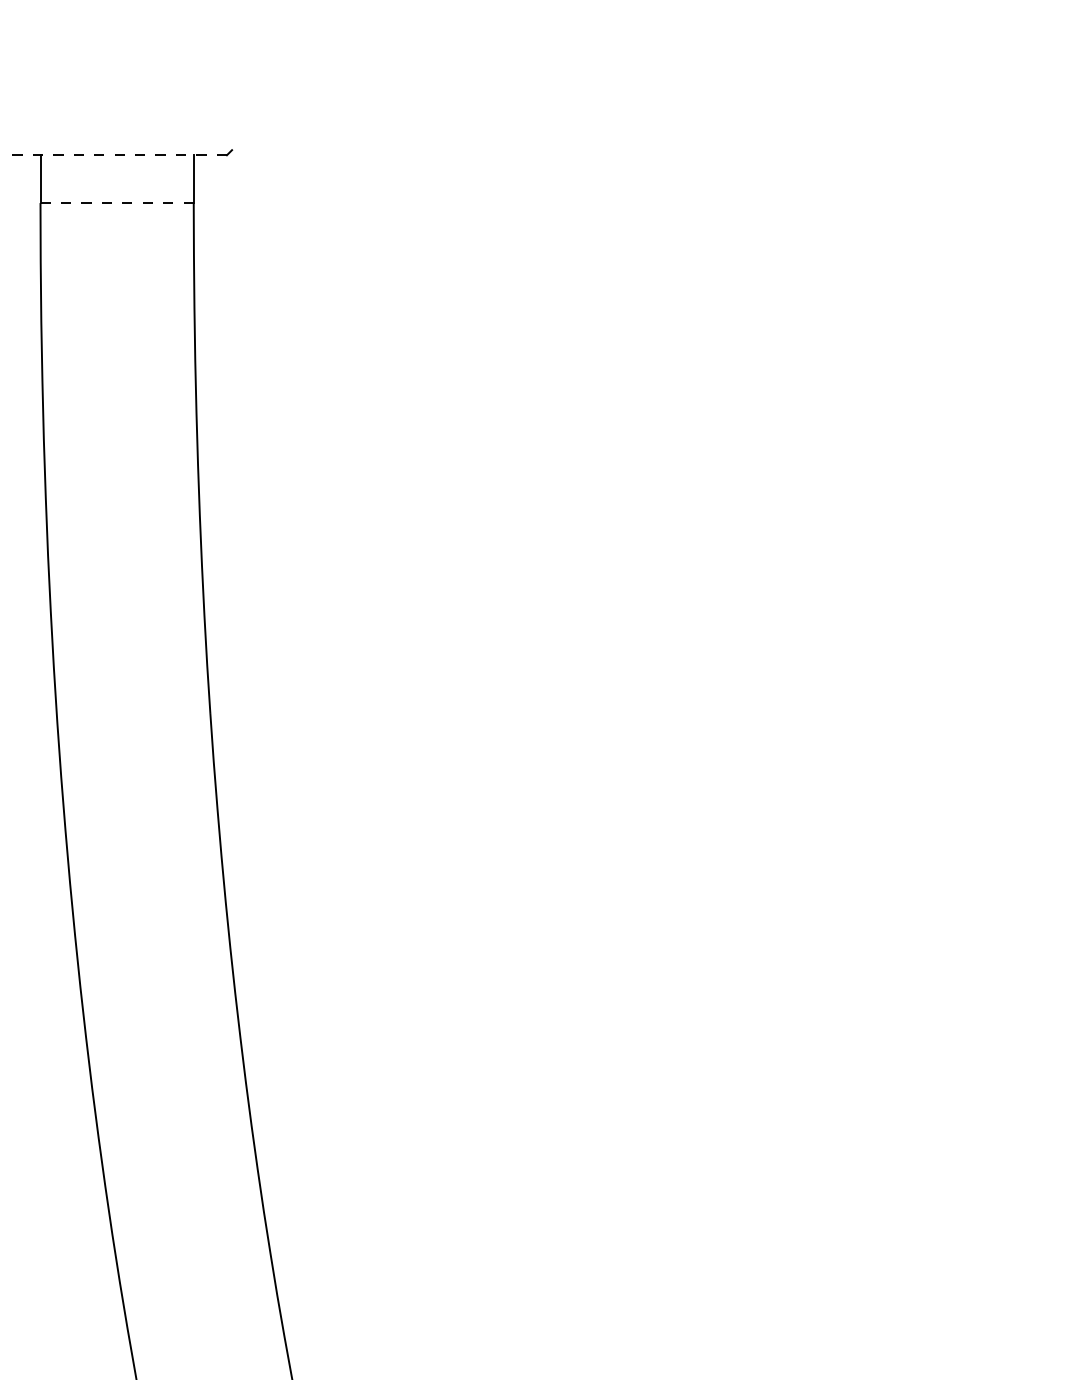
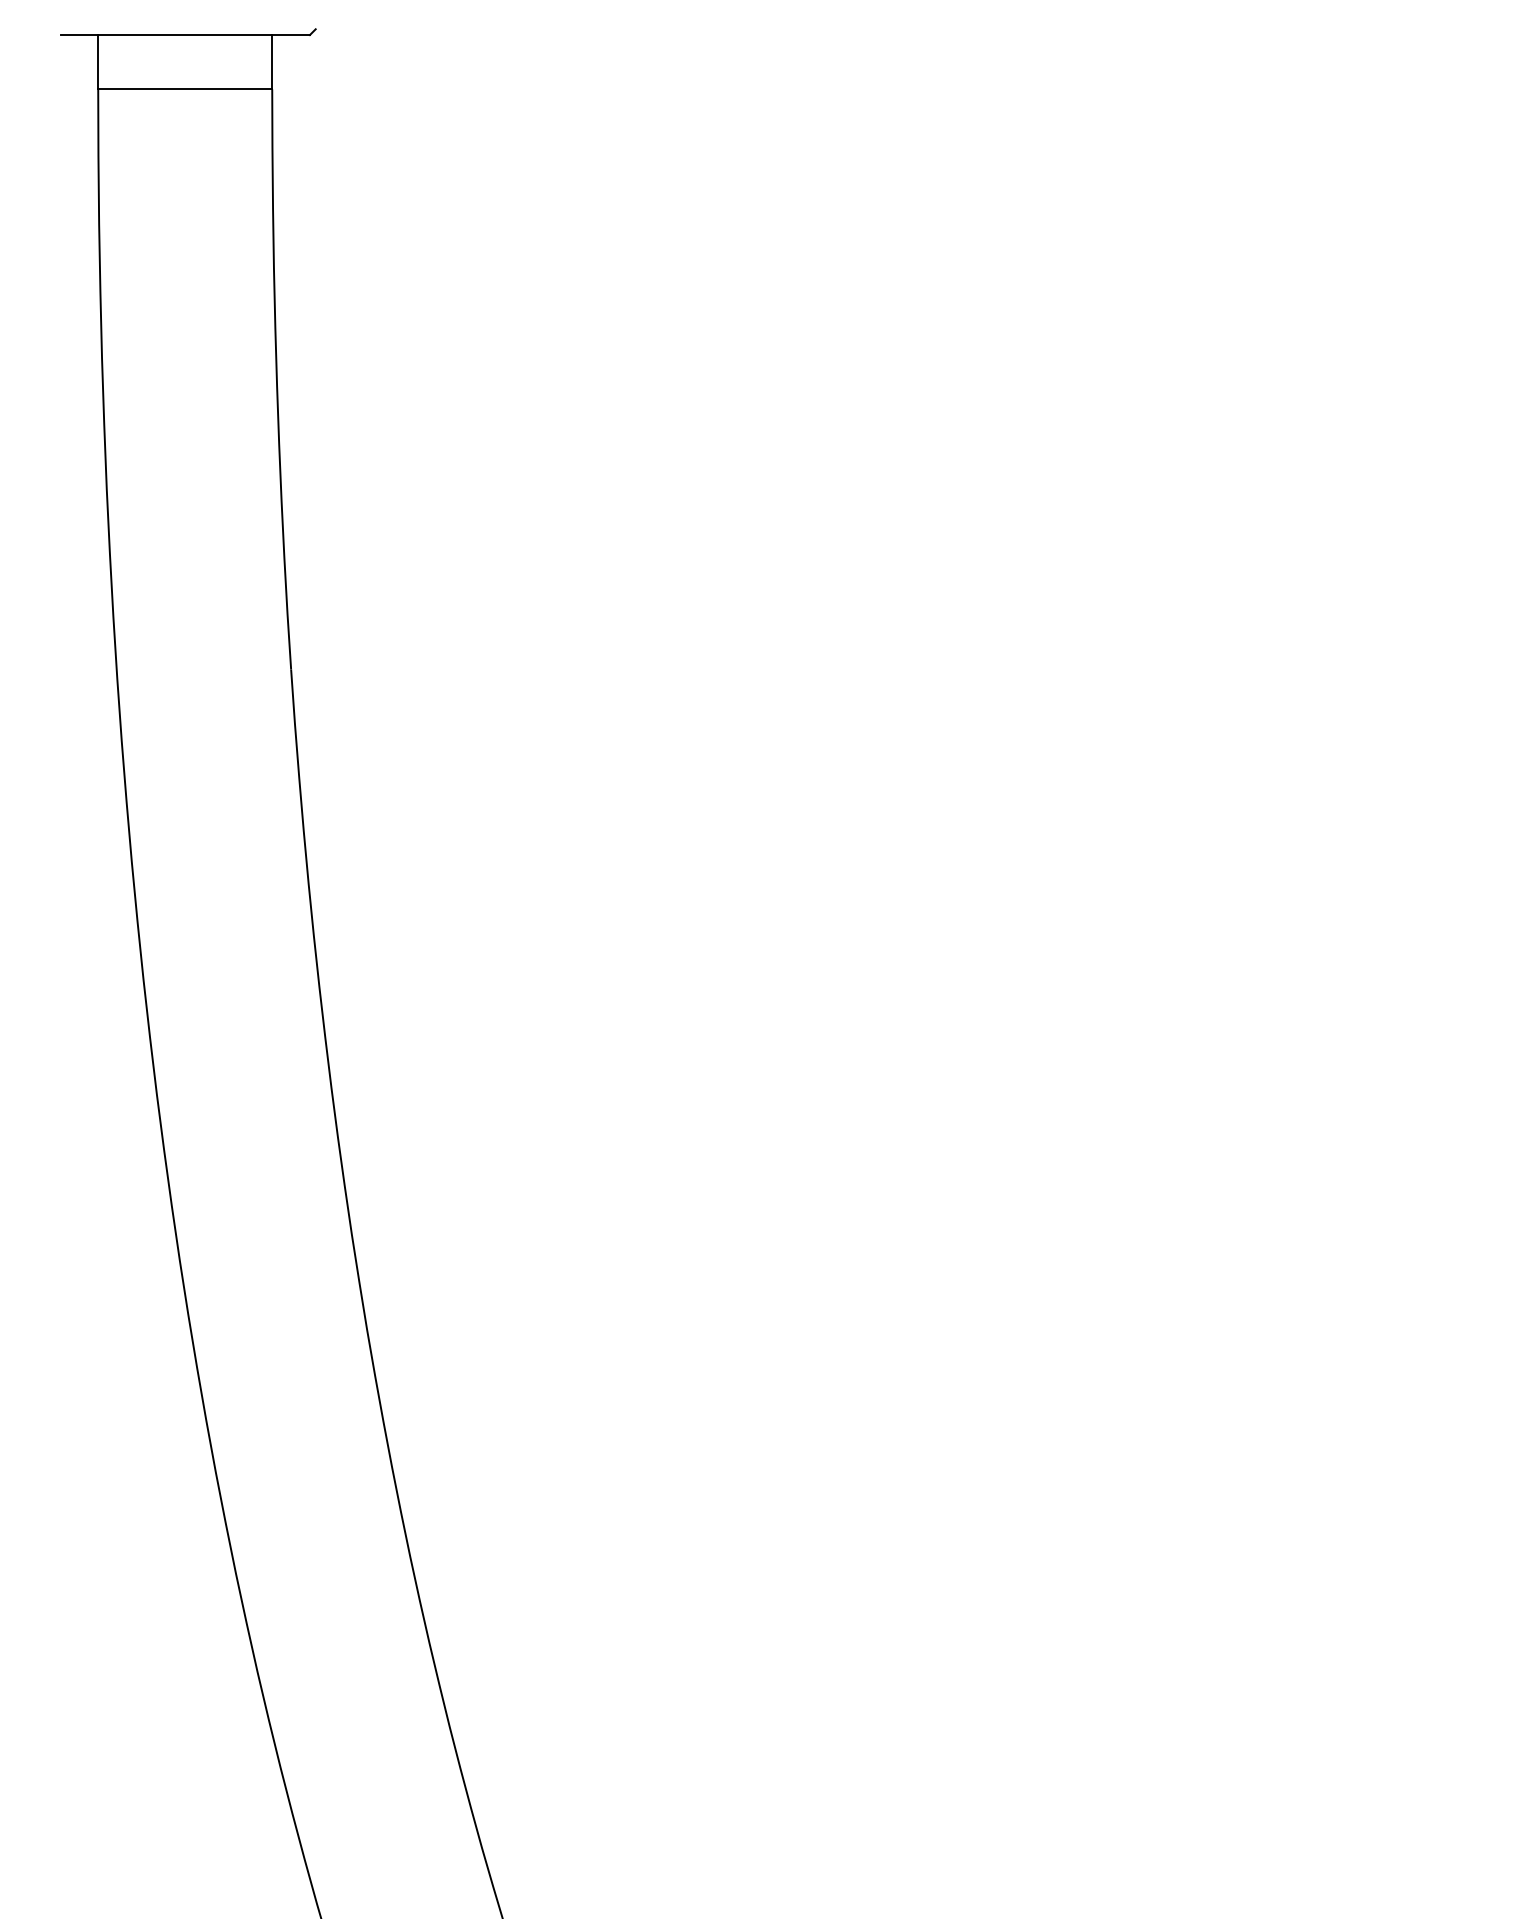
line: (117, 155) -> (185, 35), dashed -> solid
line: (117, 203) -> (185, 89), dashed -> solid

